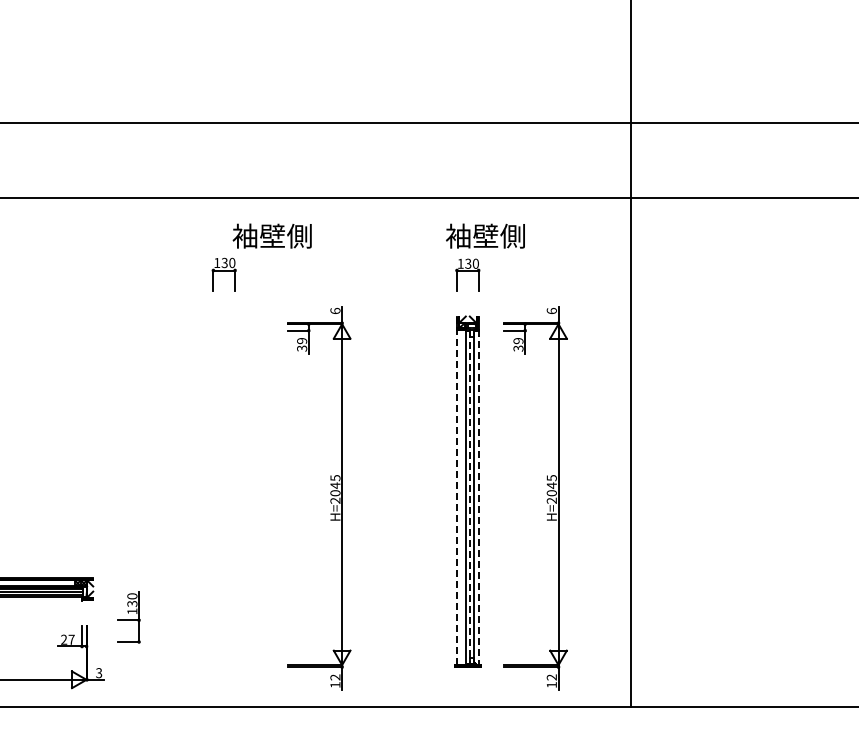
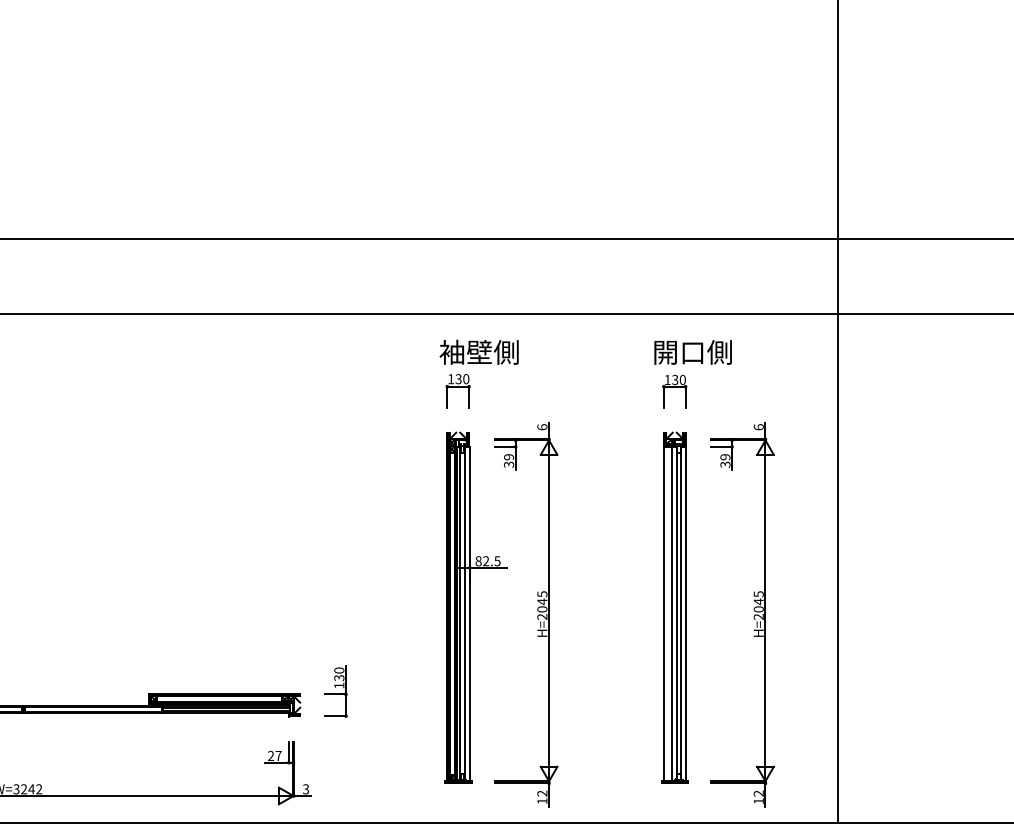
text: (471, 235) -> (678, 351), 袖壁側 -> 開口側
part: (223, 275) -> (457, 391), moved
part: (268, 491) -> (475, 607), added
line: (456, 491) -> (663, 607), dashed -> solid
line: (469, 496) -> (676, 612), dashed -> solid
line: (479, 498) -> (686, 614), dashed -> solid
part: (128, 617) -> (335, 691), moved

